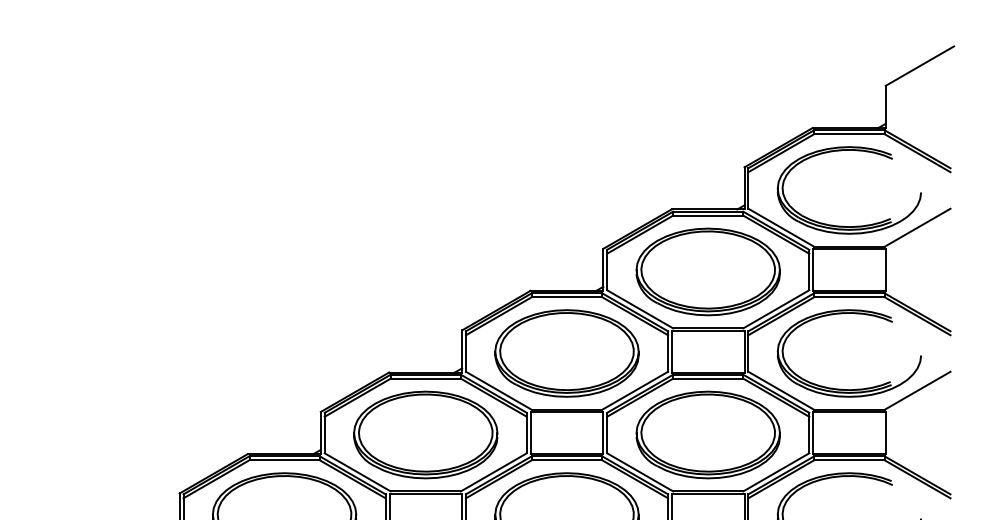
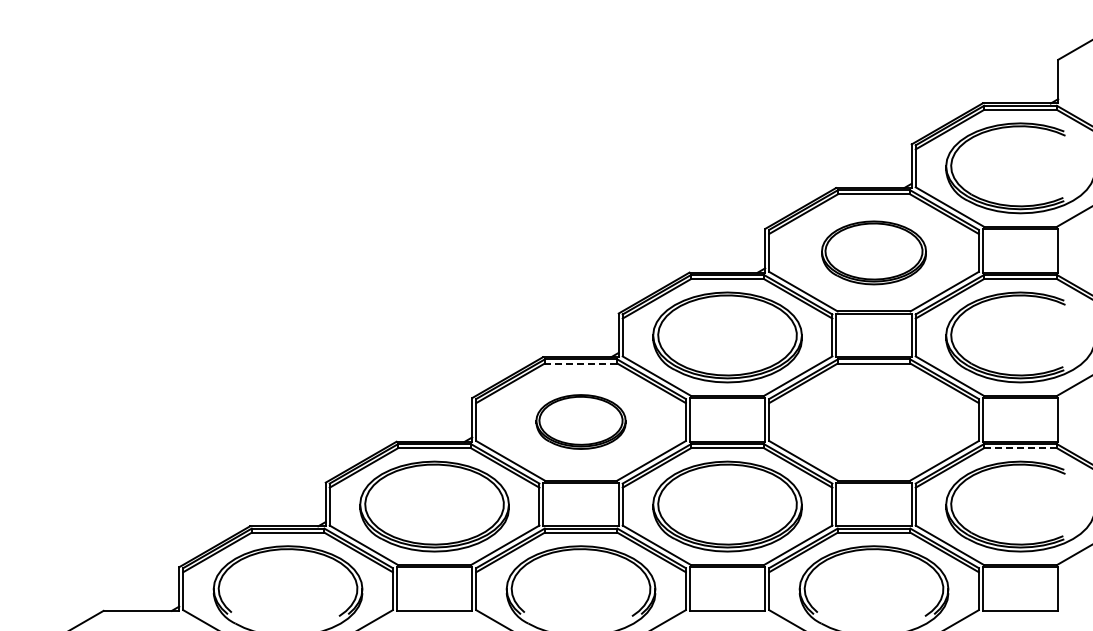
part: (707, 271) -> (873, 252), size x0.7
line: (425, 378) -> (580, 363), solid -> dashed
part: (425, 434) -> (580, 421), size x0.6
part: (707, 434) -> (873, 421), removed
line: (849, 460) -> (1020, 448), solid -> dashed

